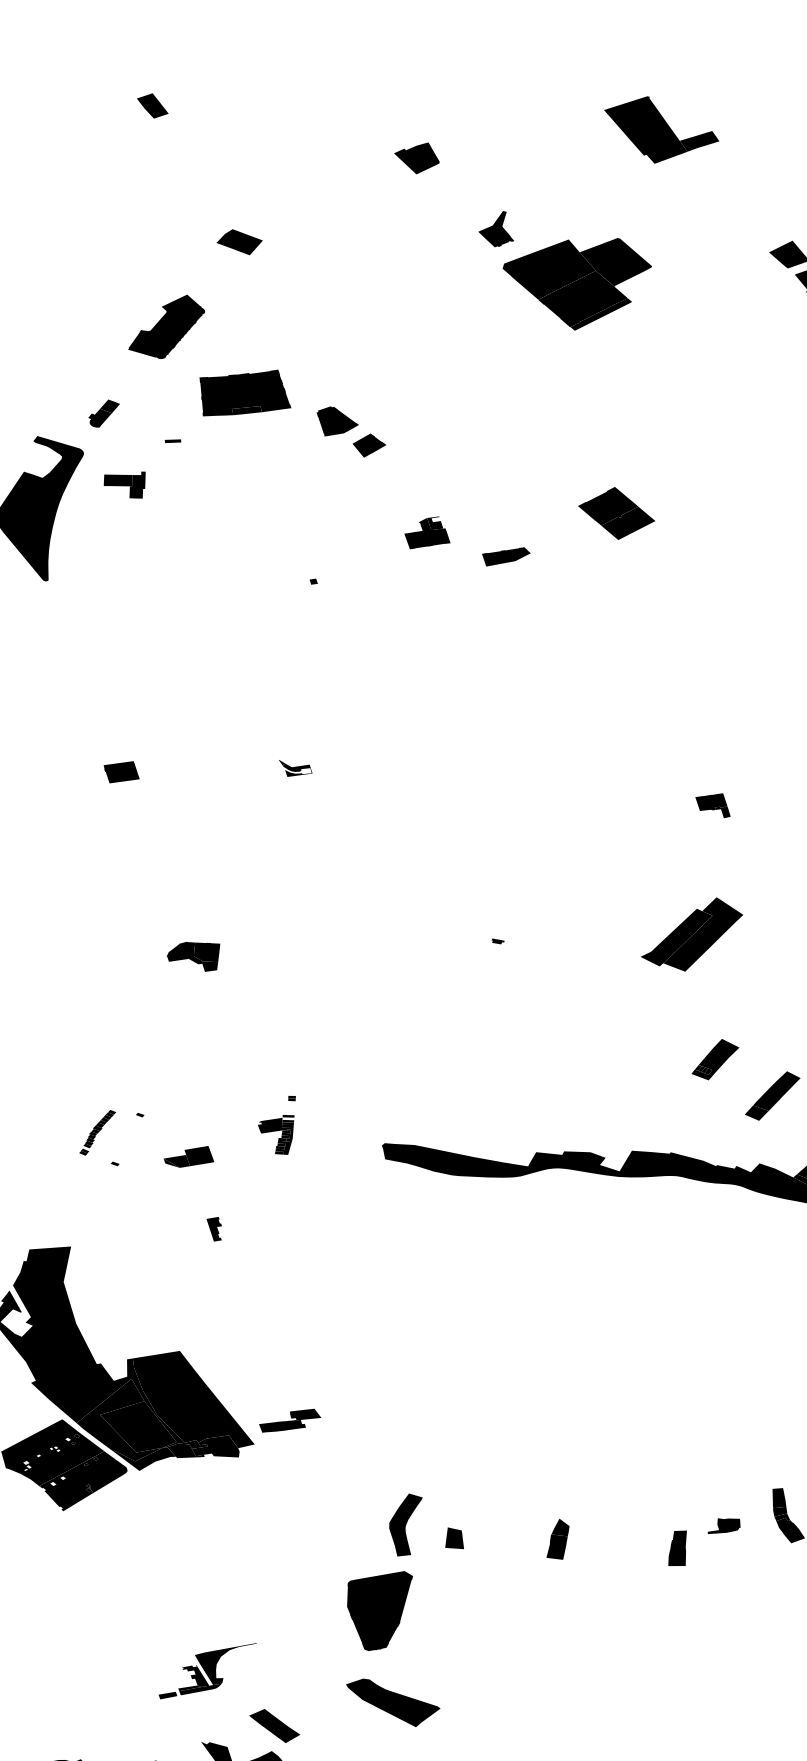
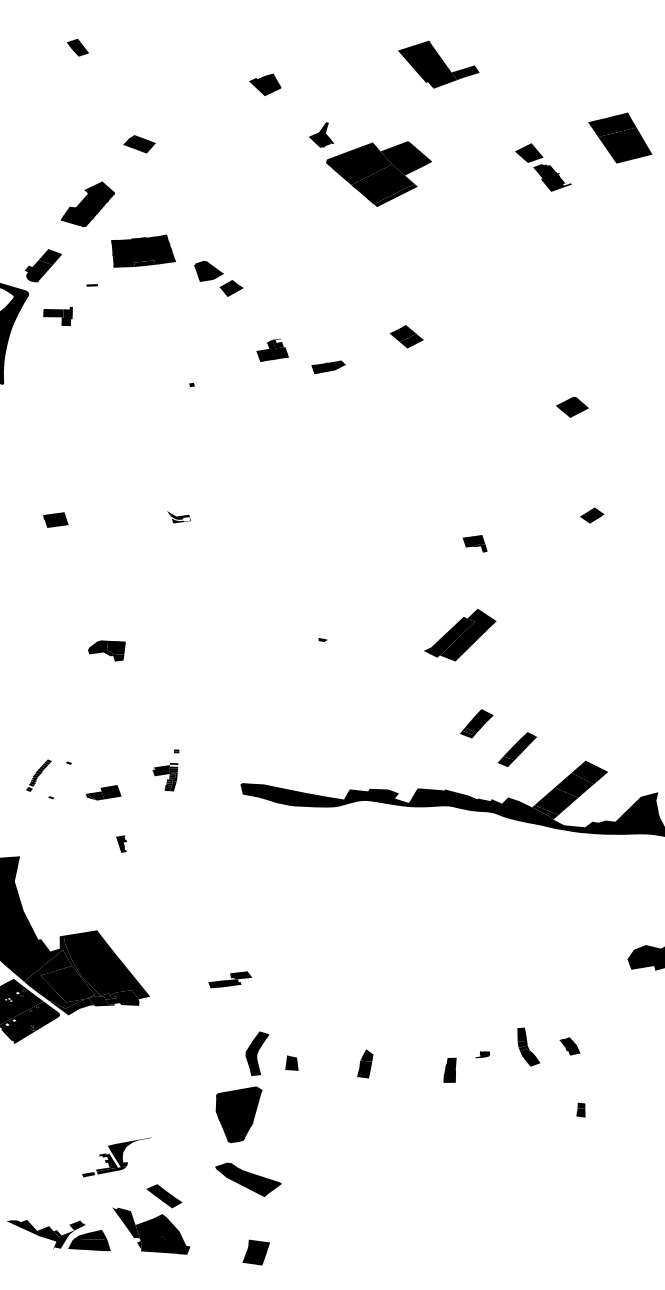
part: (104, 413) -> (43, 265), size x1.67
part: (616, 513) -> (406, 336), size x0.62
part: (290, 1420) -> (230, 979), moved
part: (723, 1526) -> (482, 1054), size x0.62

